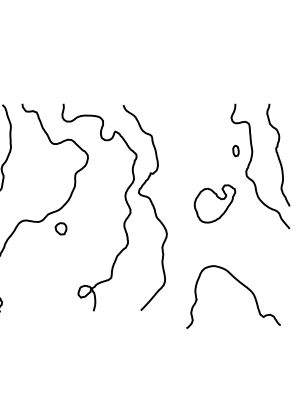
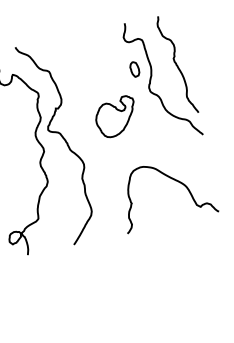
part: (235, 150) -> (134, 68), size x1.43
part: (214, 203) -> (115, 116), moved
curve: (243, 286) -> (174, 181), moved

